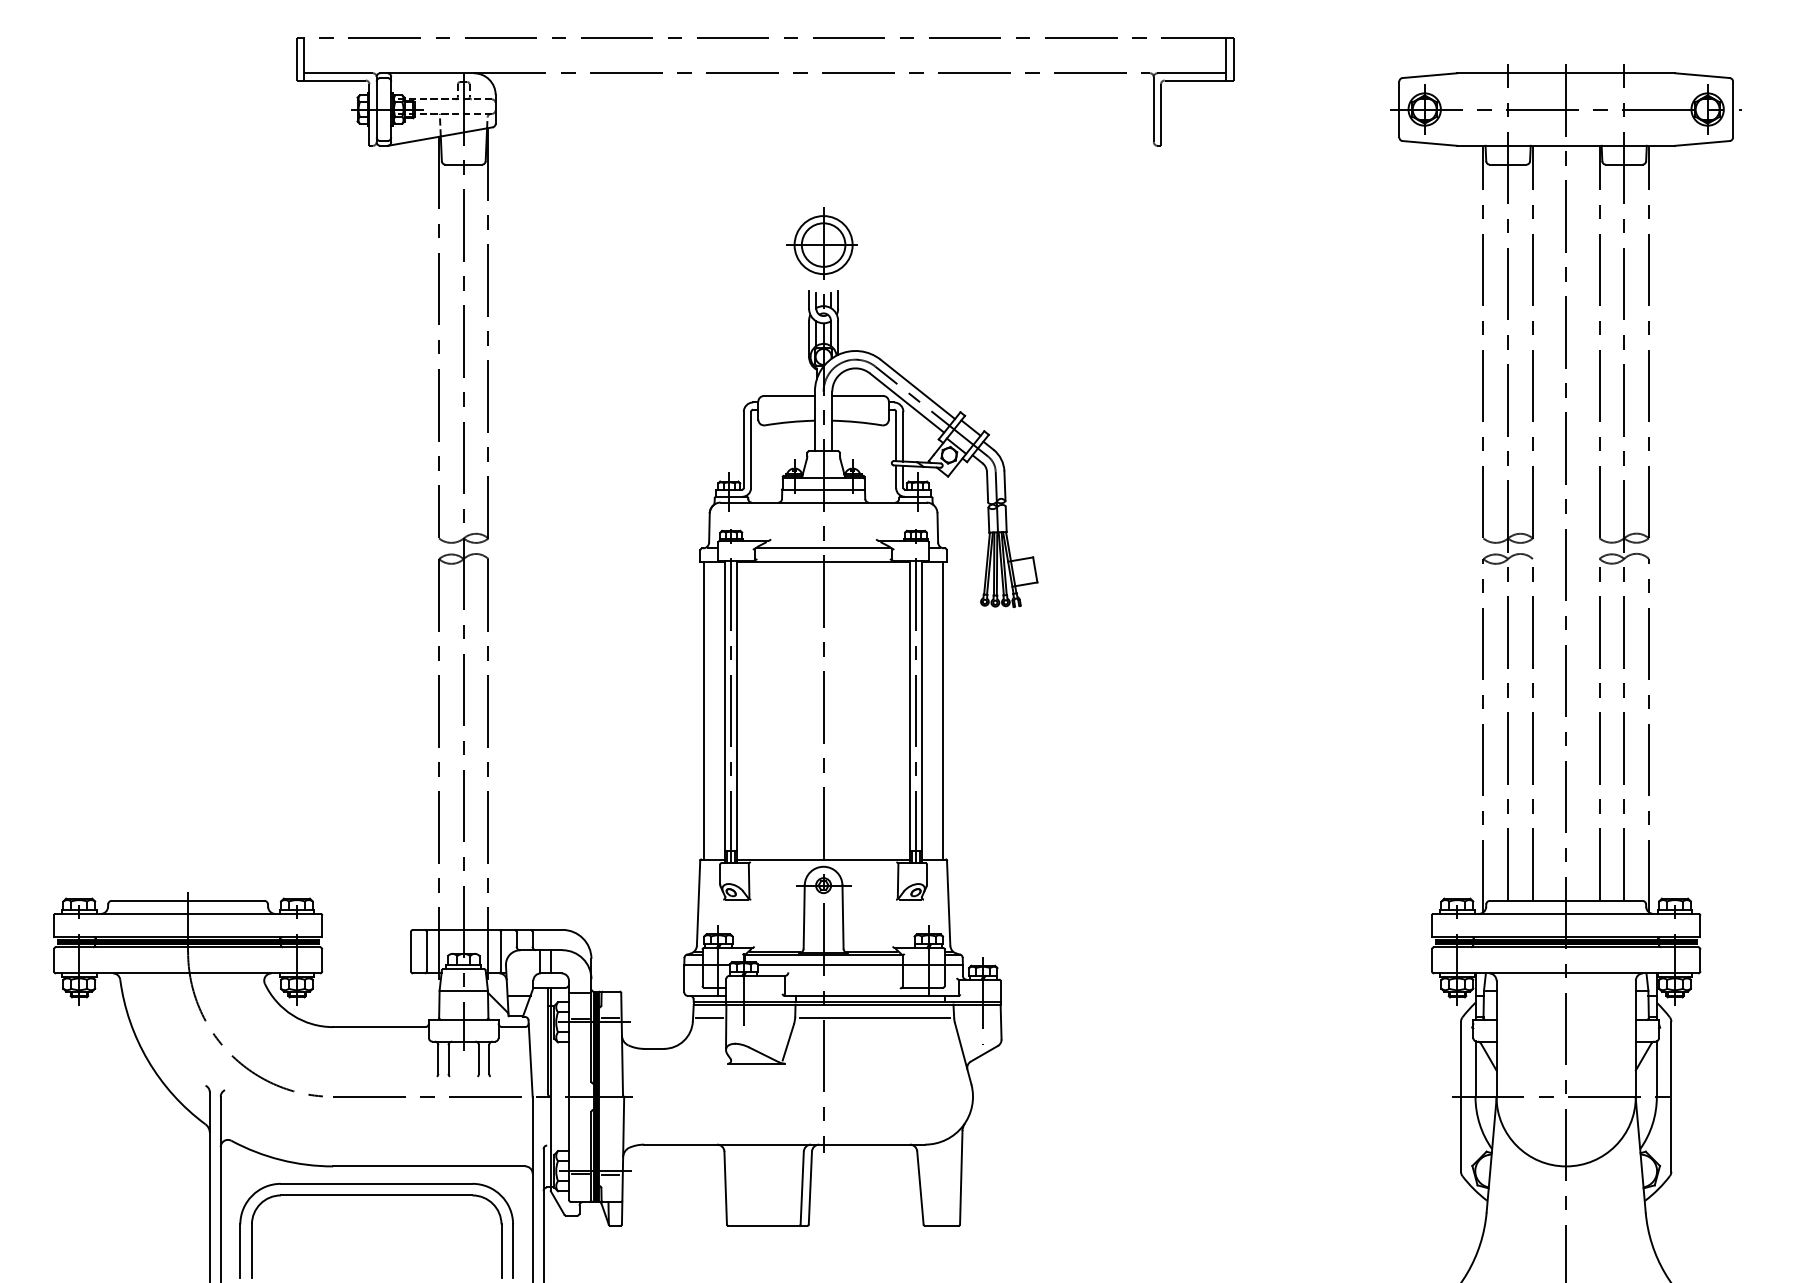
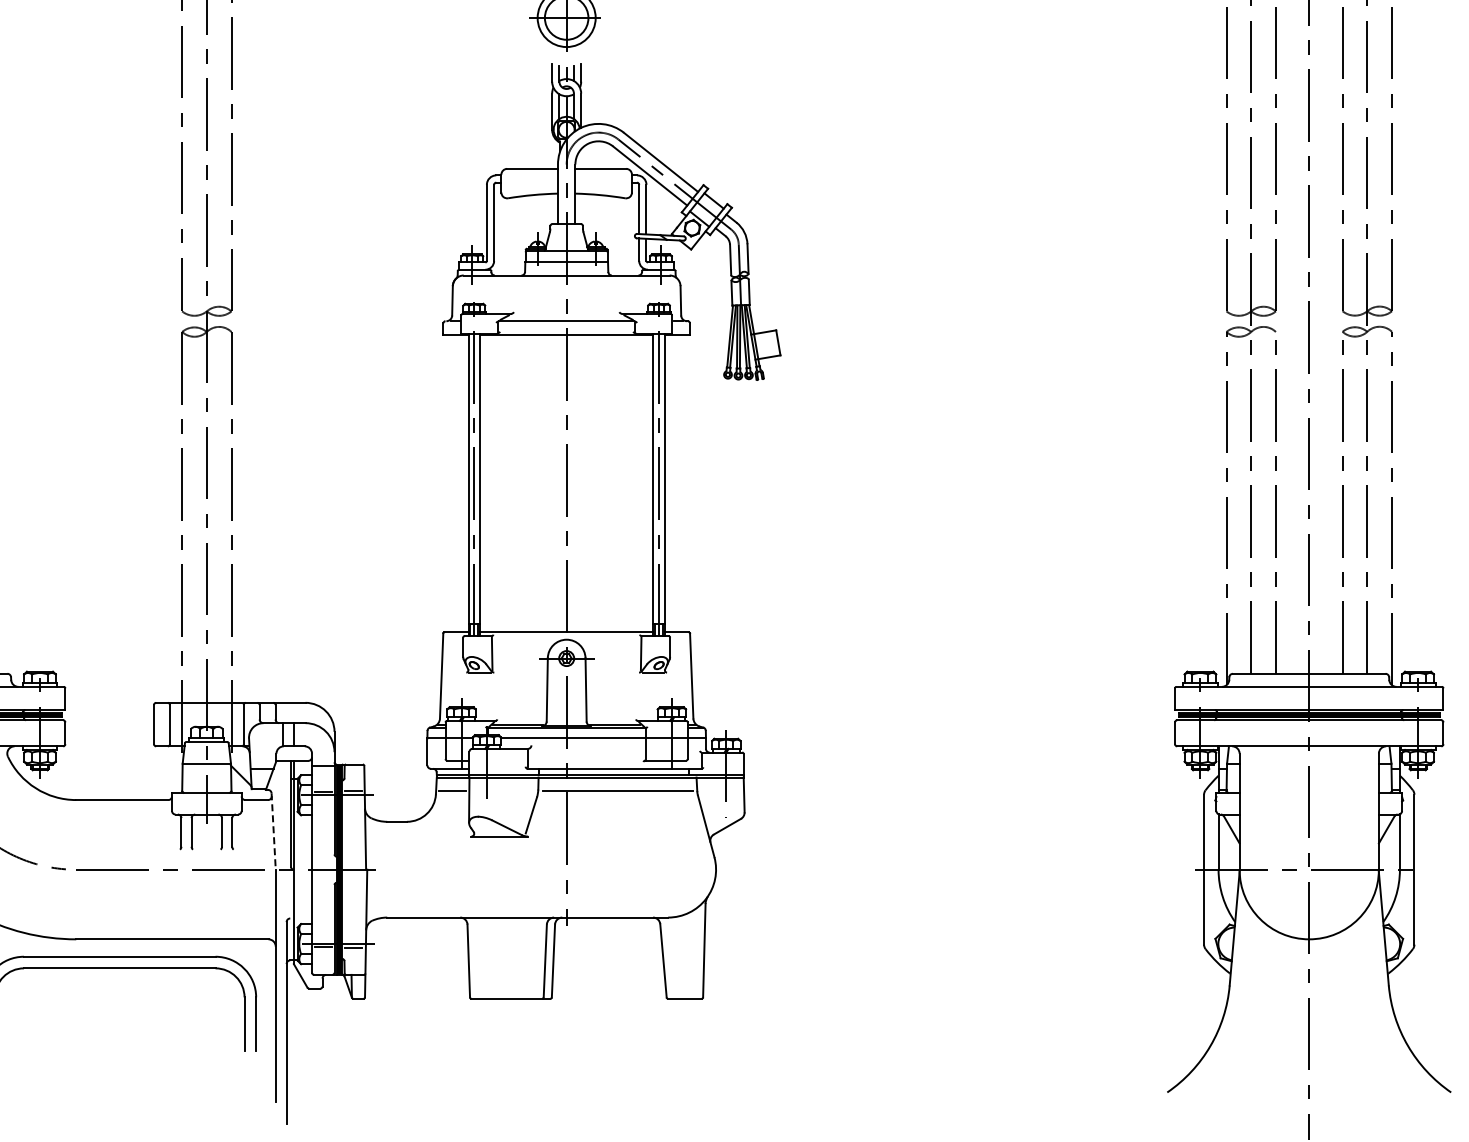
line: (703, 710) -> (446, 483), removed
line: (943, 710) -> (686, 483), removed
line: (530, 1059) -> (273, 832), solid -> dashed

